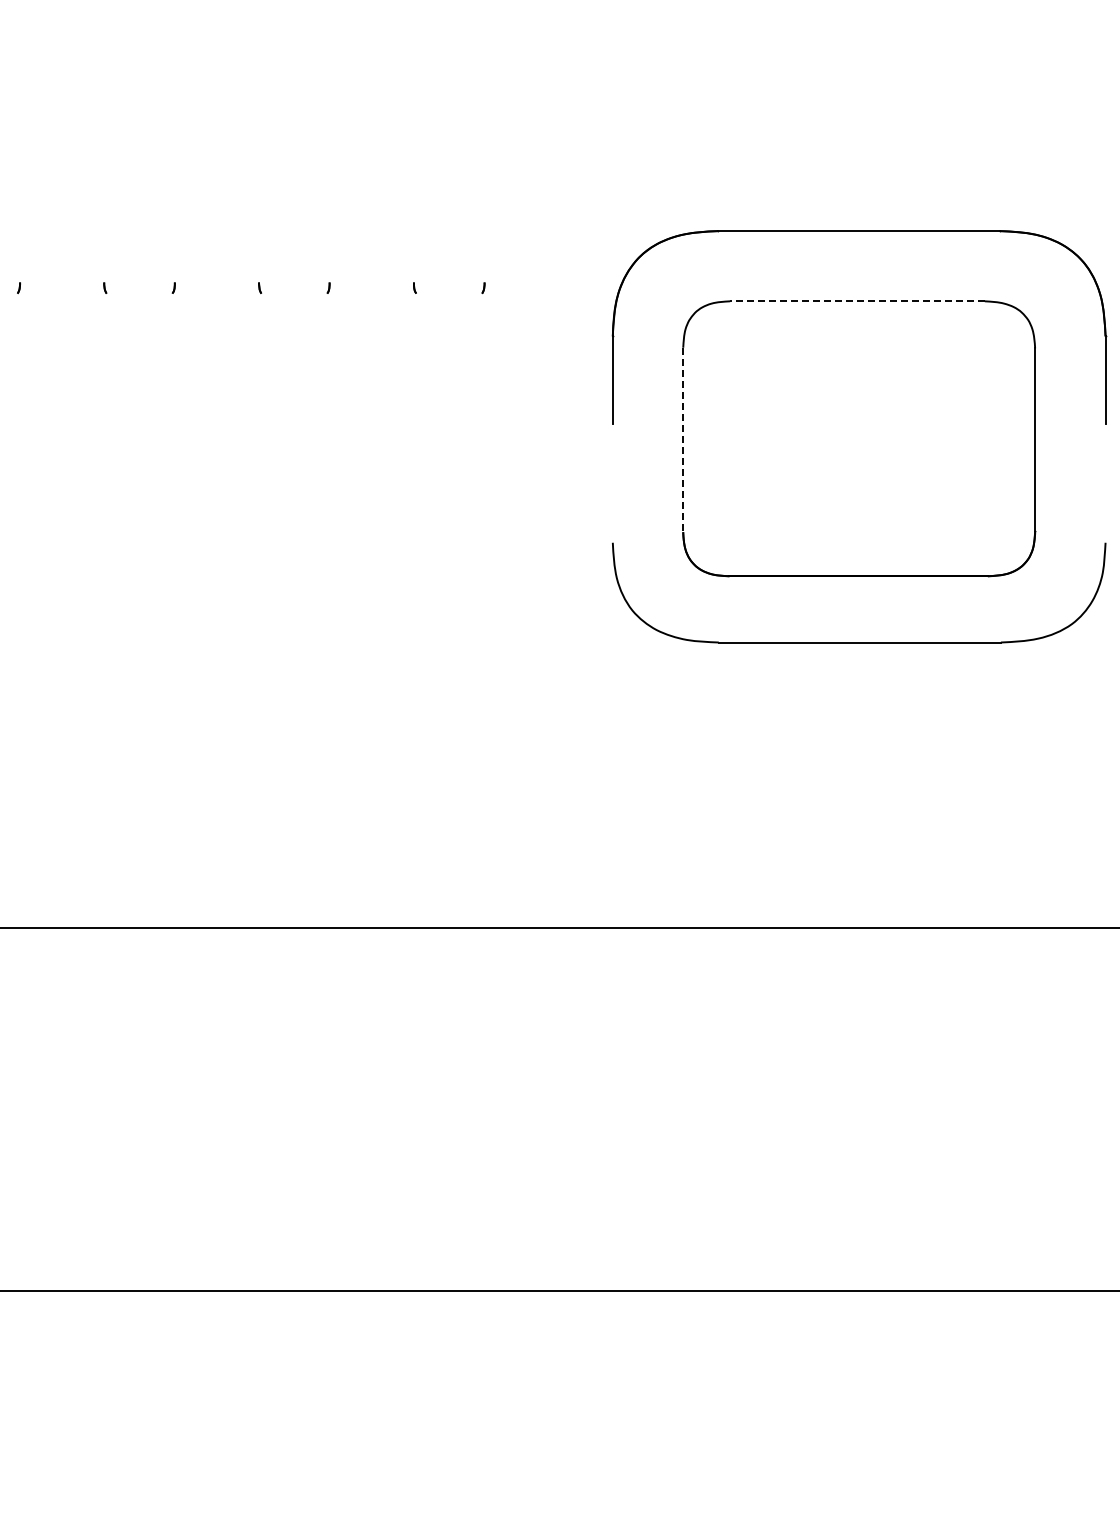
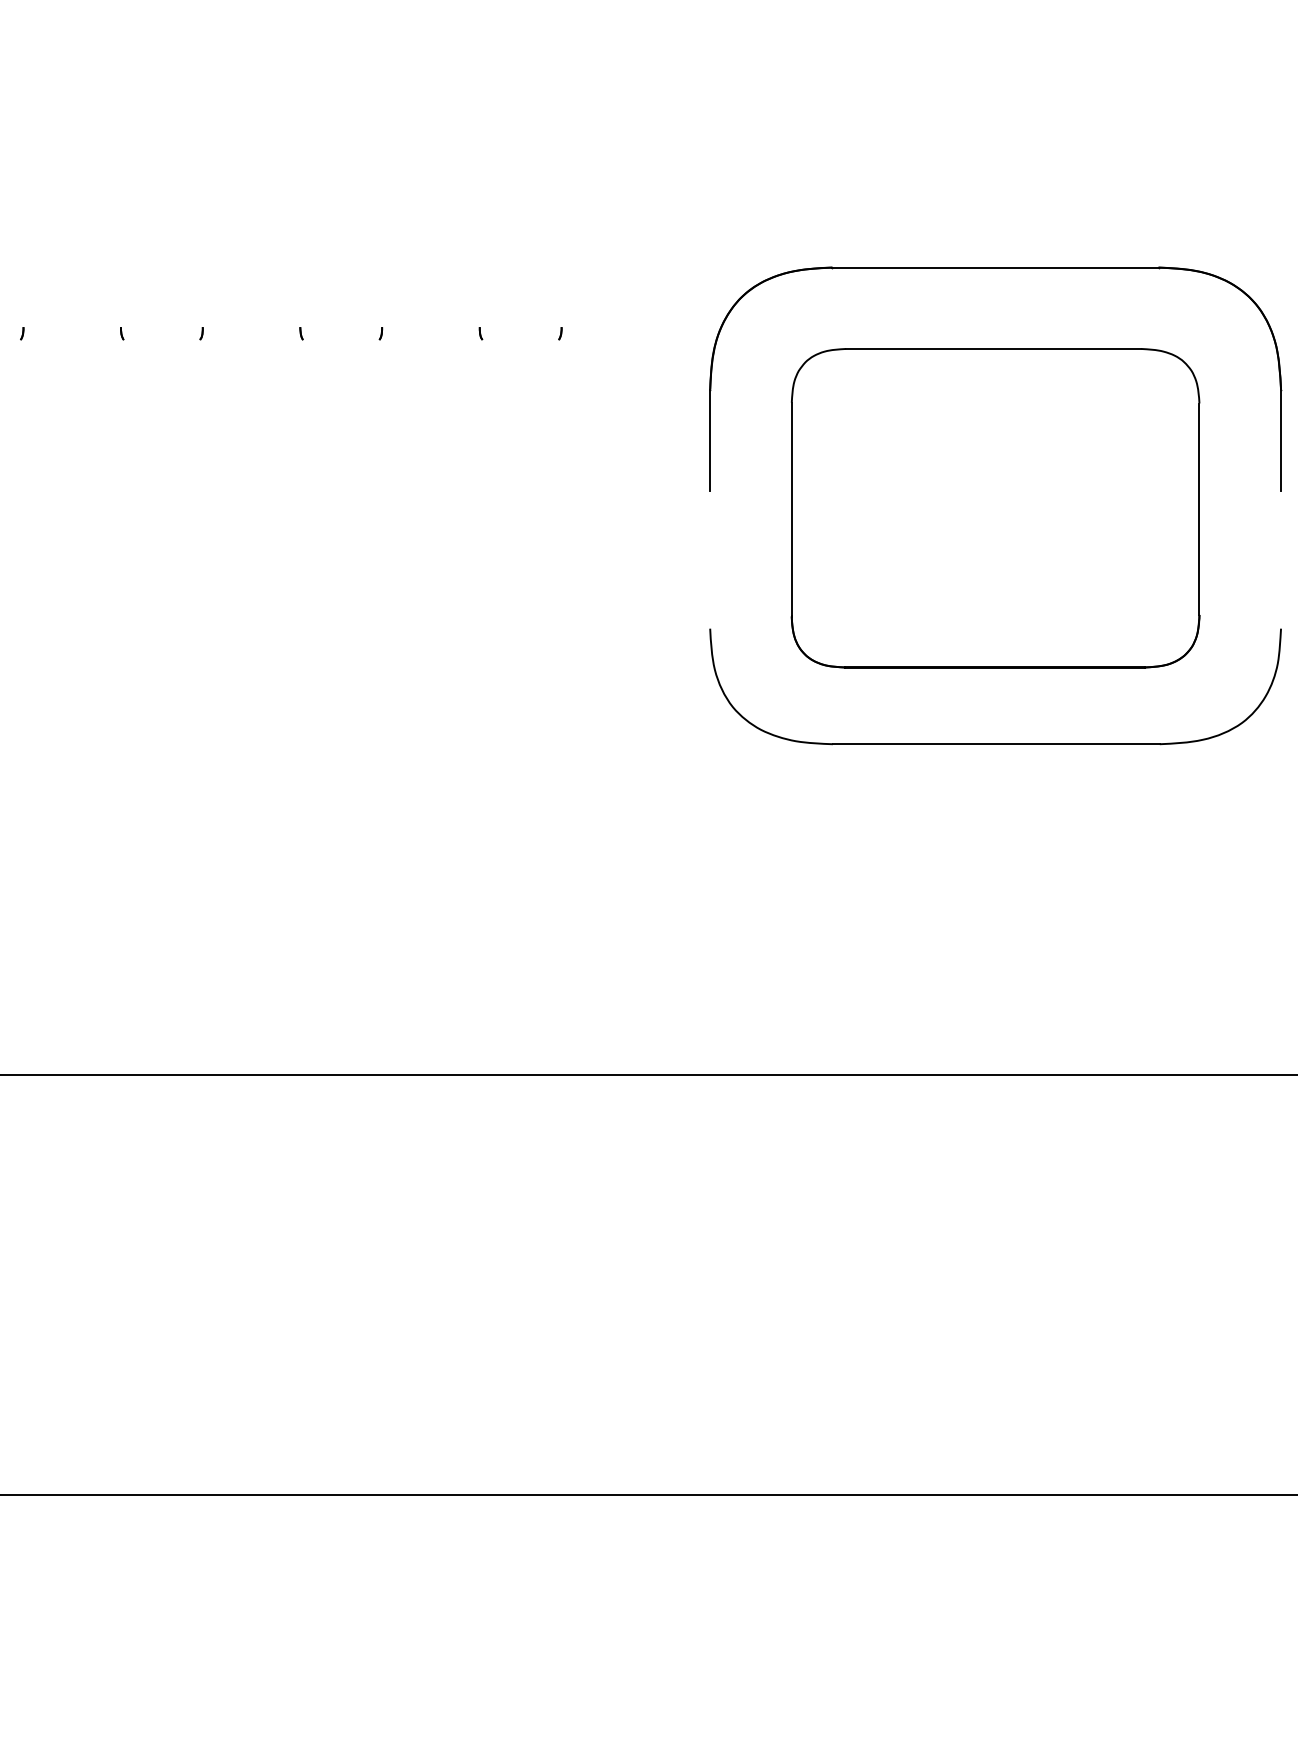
line: (856, 301) -> (992, 349), dashed -> solid
line: (683, 440) -> (792, 510), dashed -> solid

